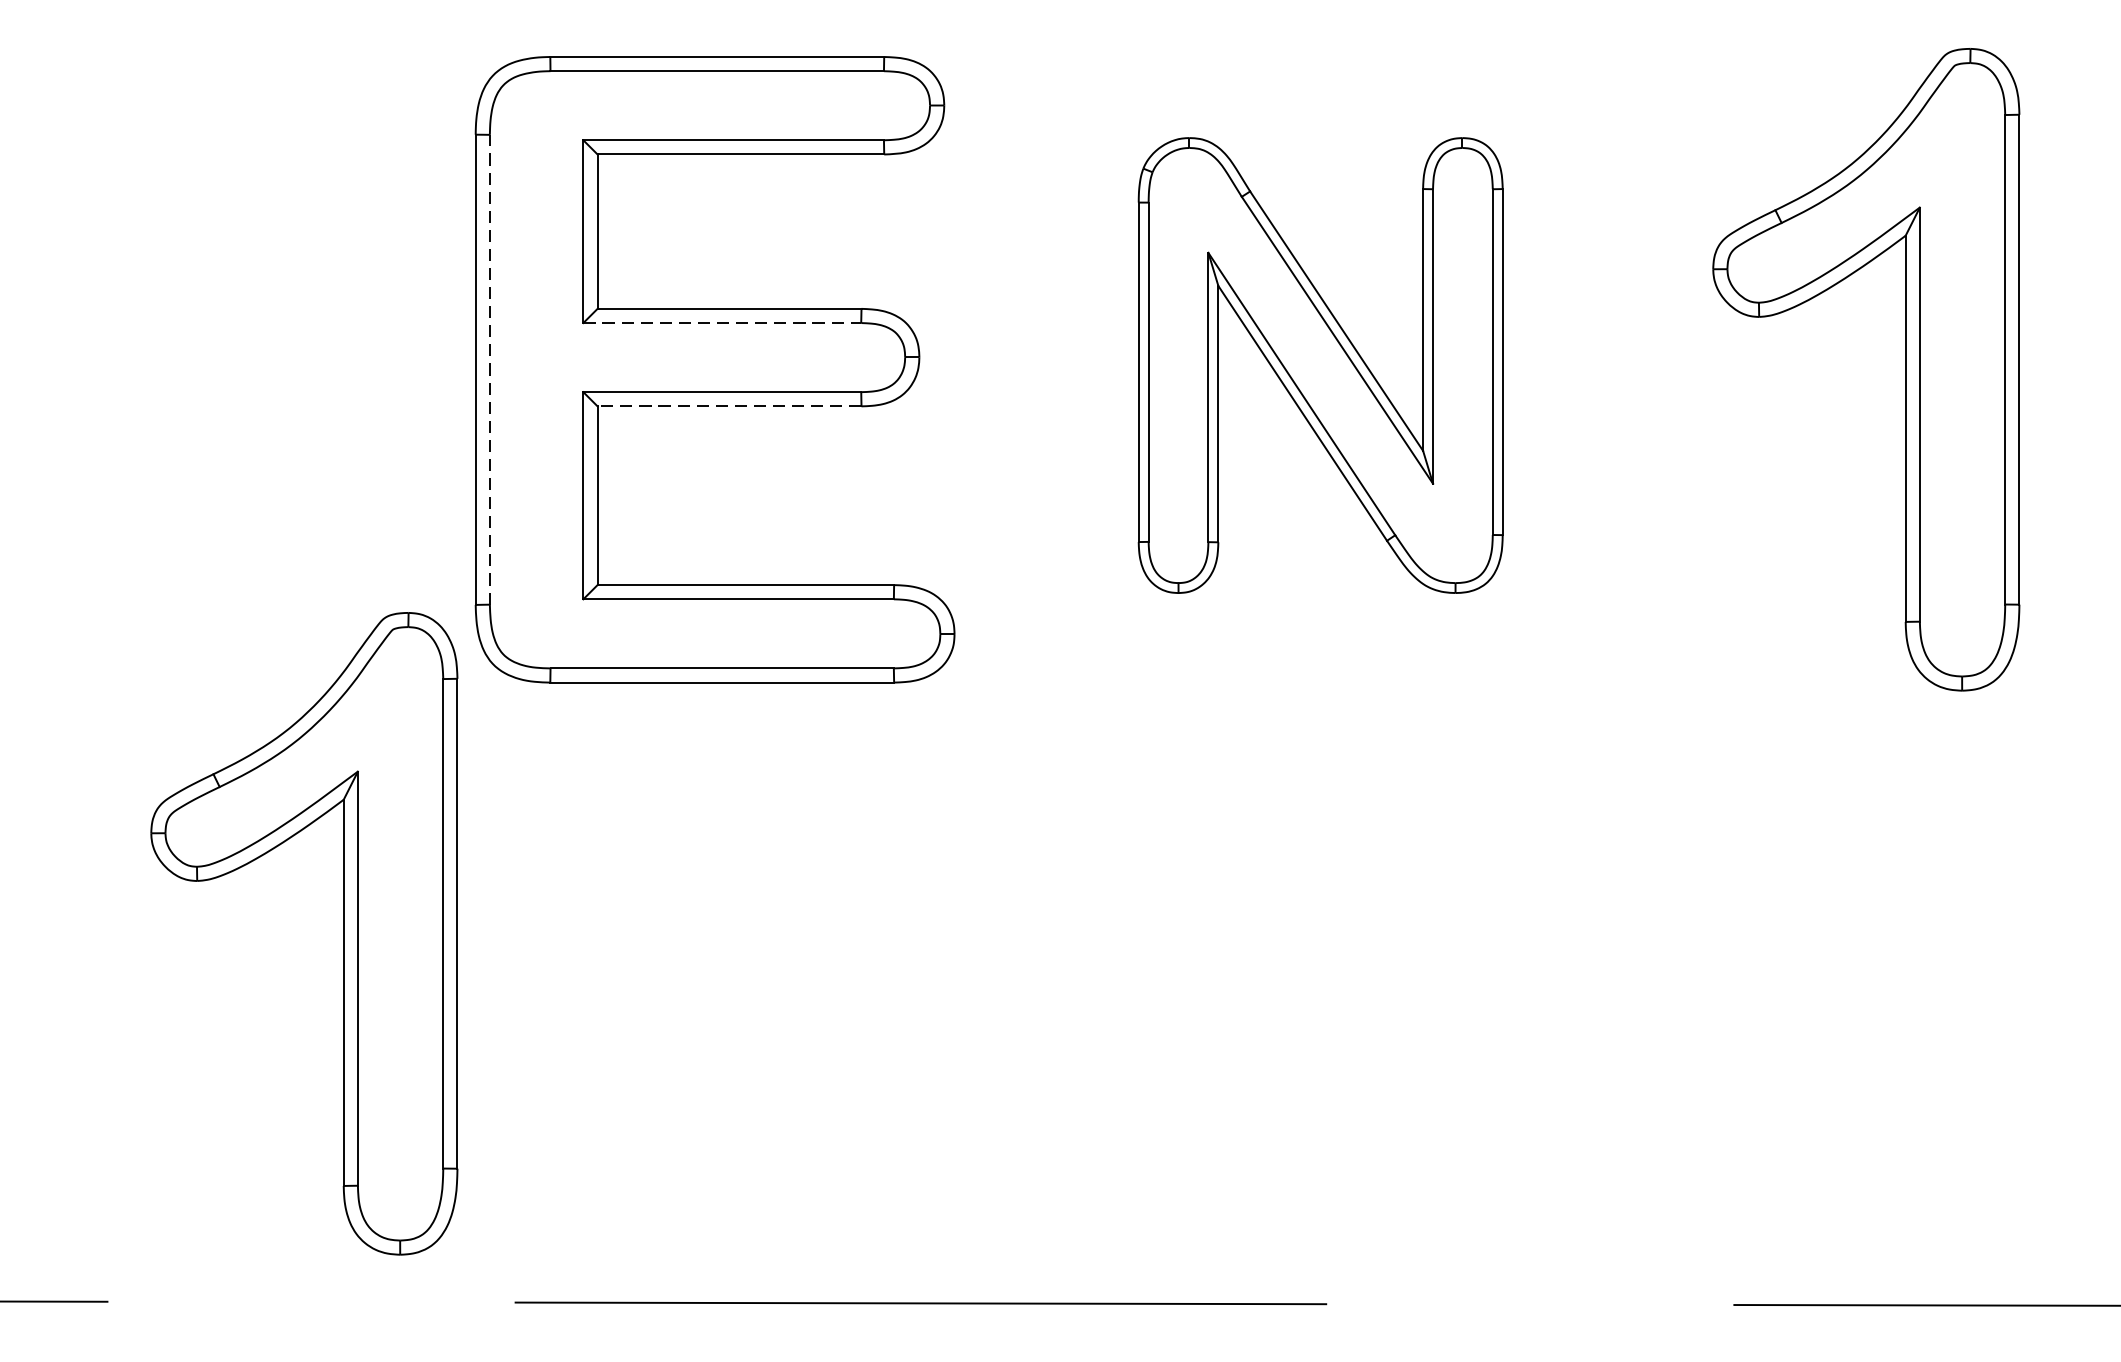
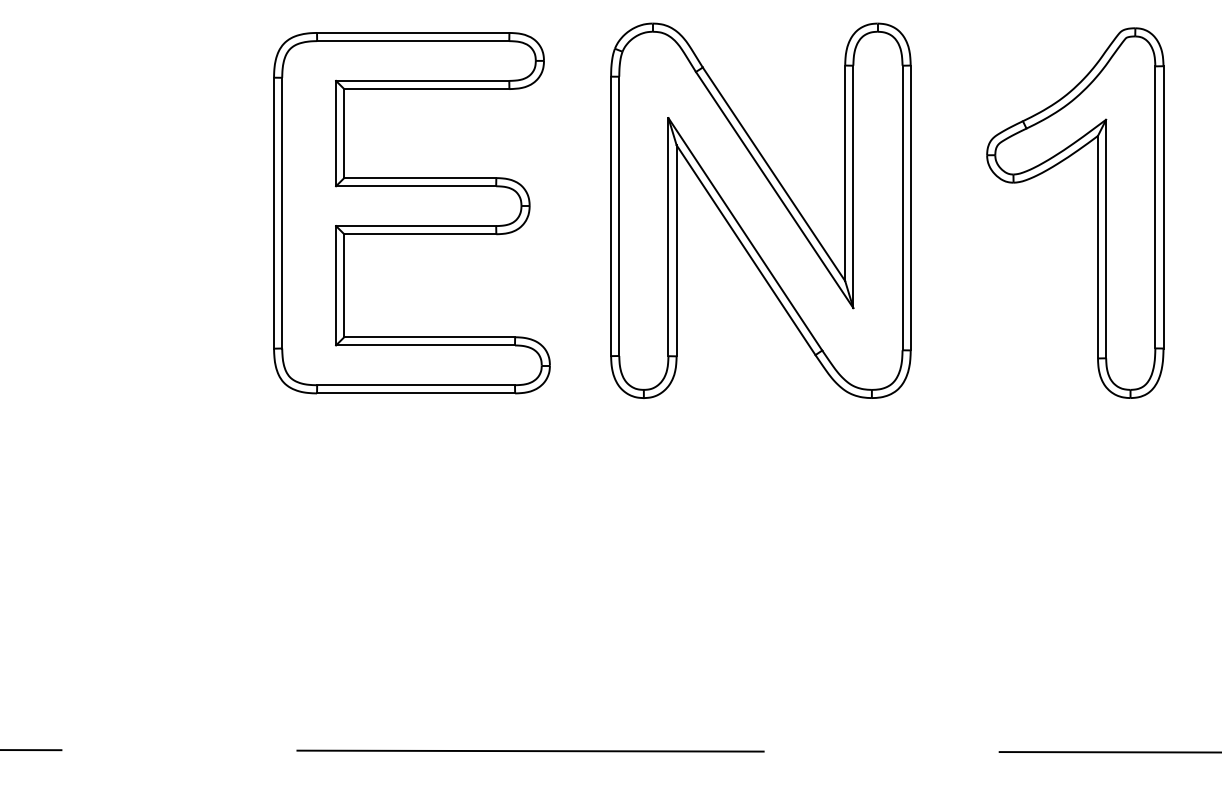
line: (722, 323) -> (416, 186), dashed -> solid
part: (1319, 365) -> (760, 210), size x1.43
line: (490, 368) -> (282, 212), dashed -> solid
line: (728, 406) -> (419, 234), dashed -> solid
part: (342, 932) -> (197, 537), removed

